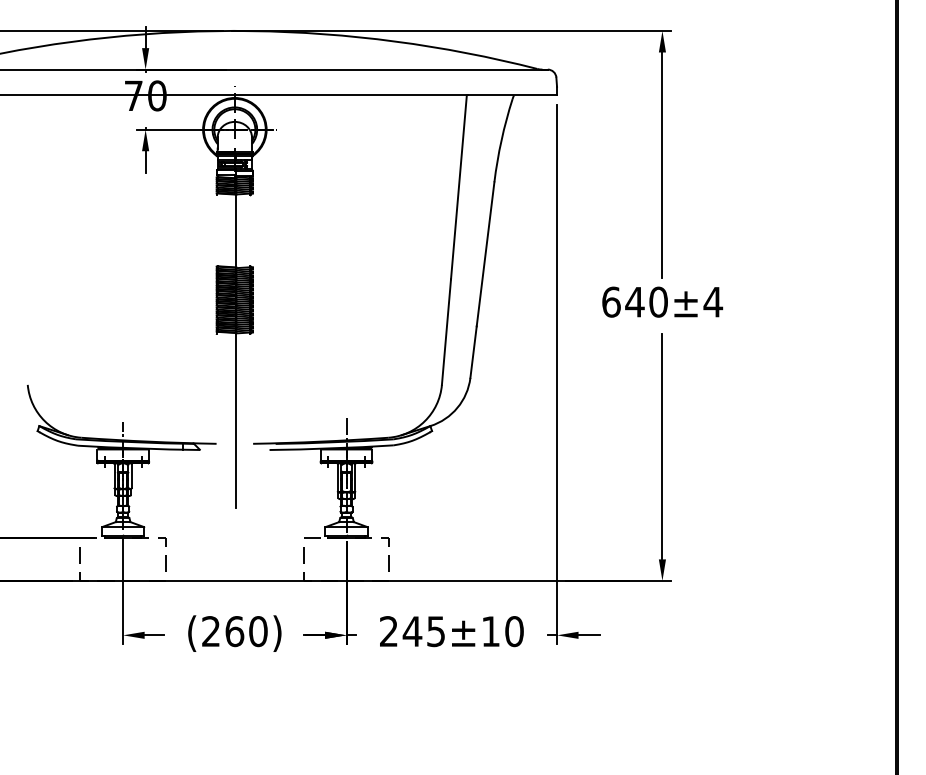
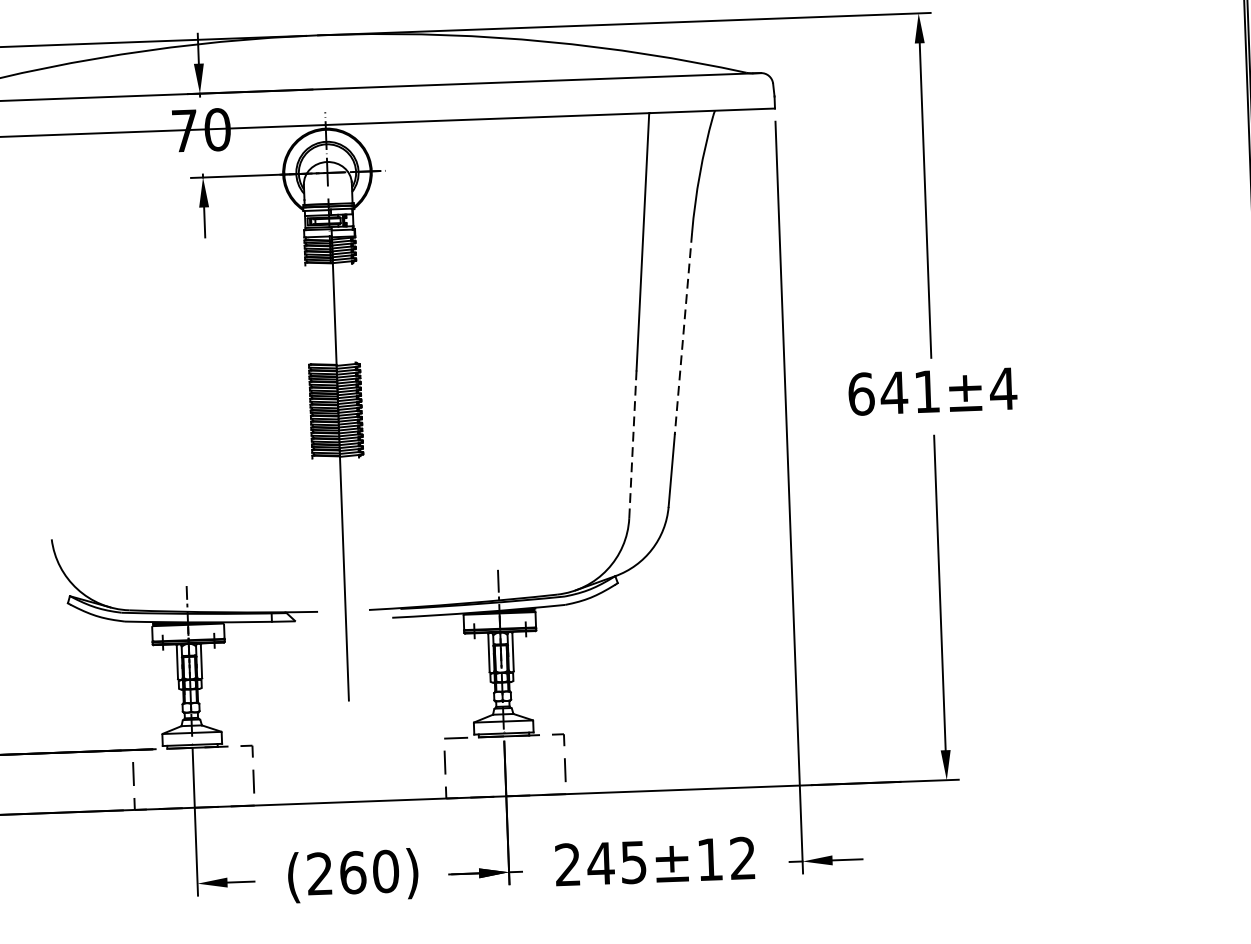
line: (485, 254) -> (683, 334), solid -> dashed
text: (658, 301) -> (927, 390), 640±4 -> 641±4
line: (446, 332) -> (632, 444), solid -> dashed
text: (514, 631) -> (743, 858), 245±10 -> 245±12

